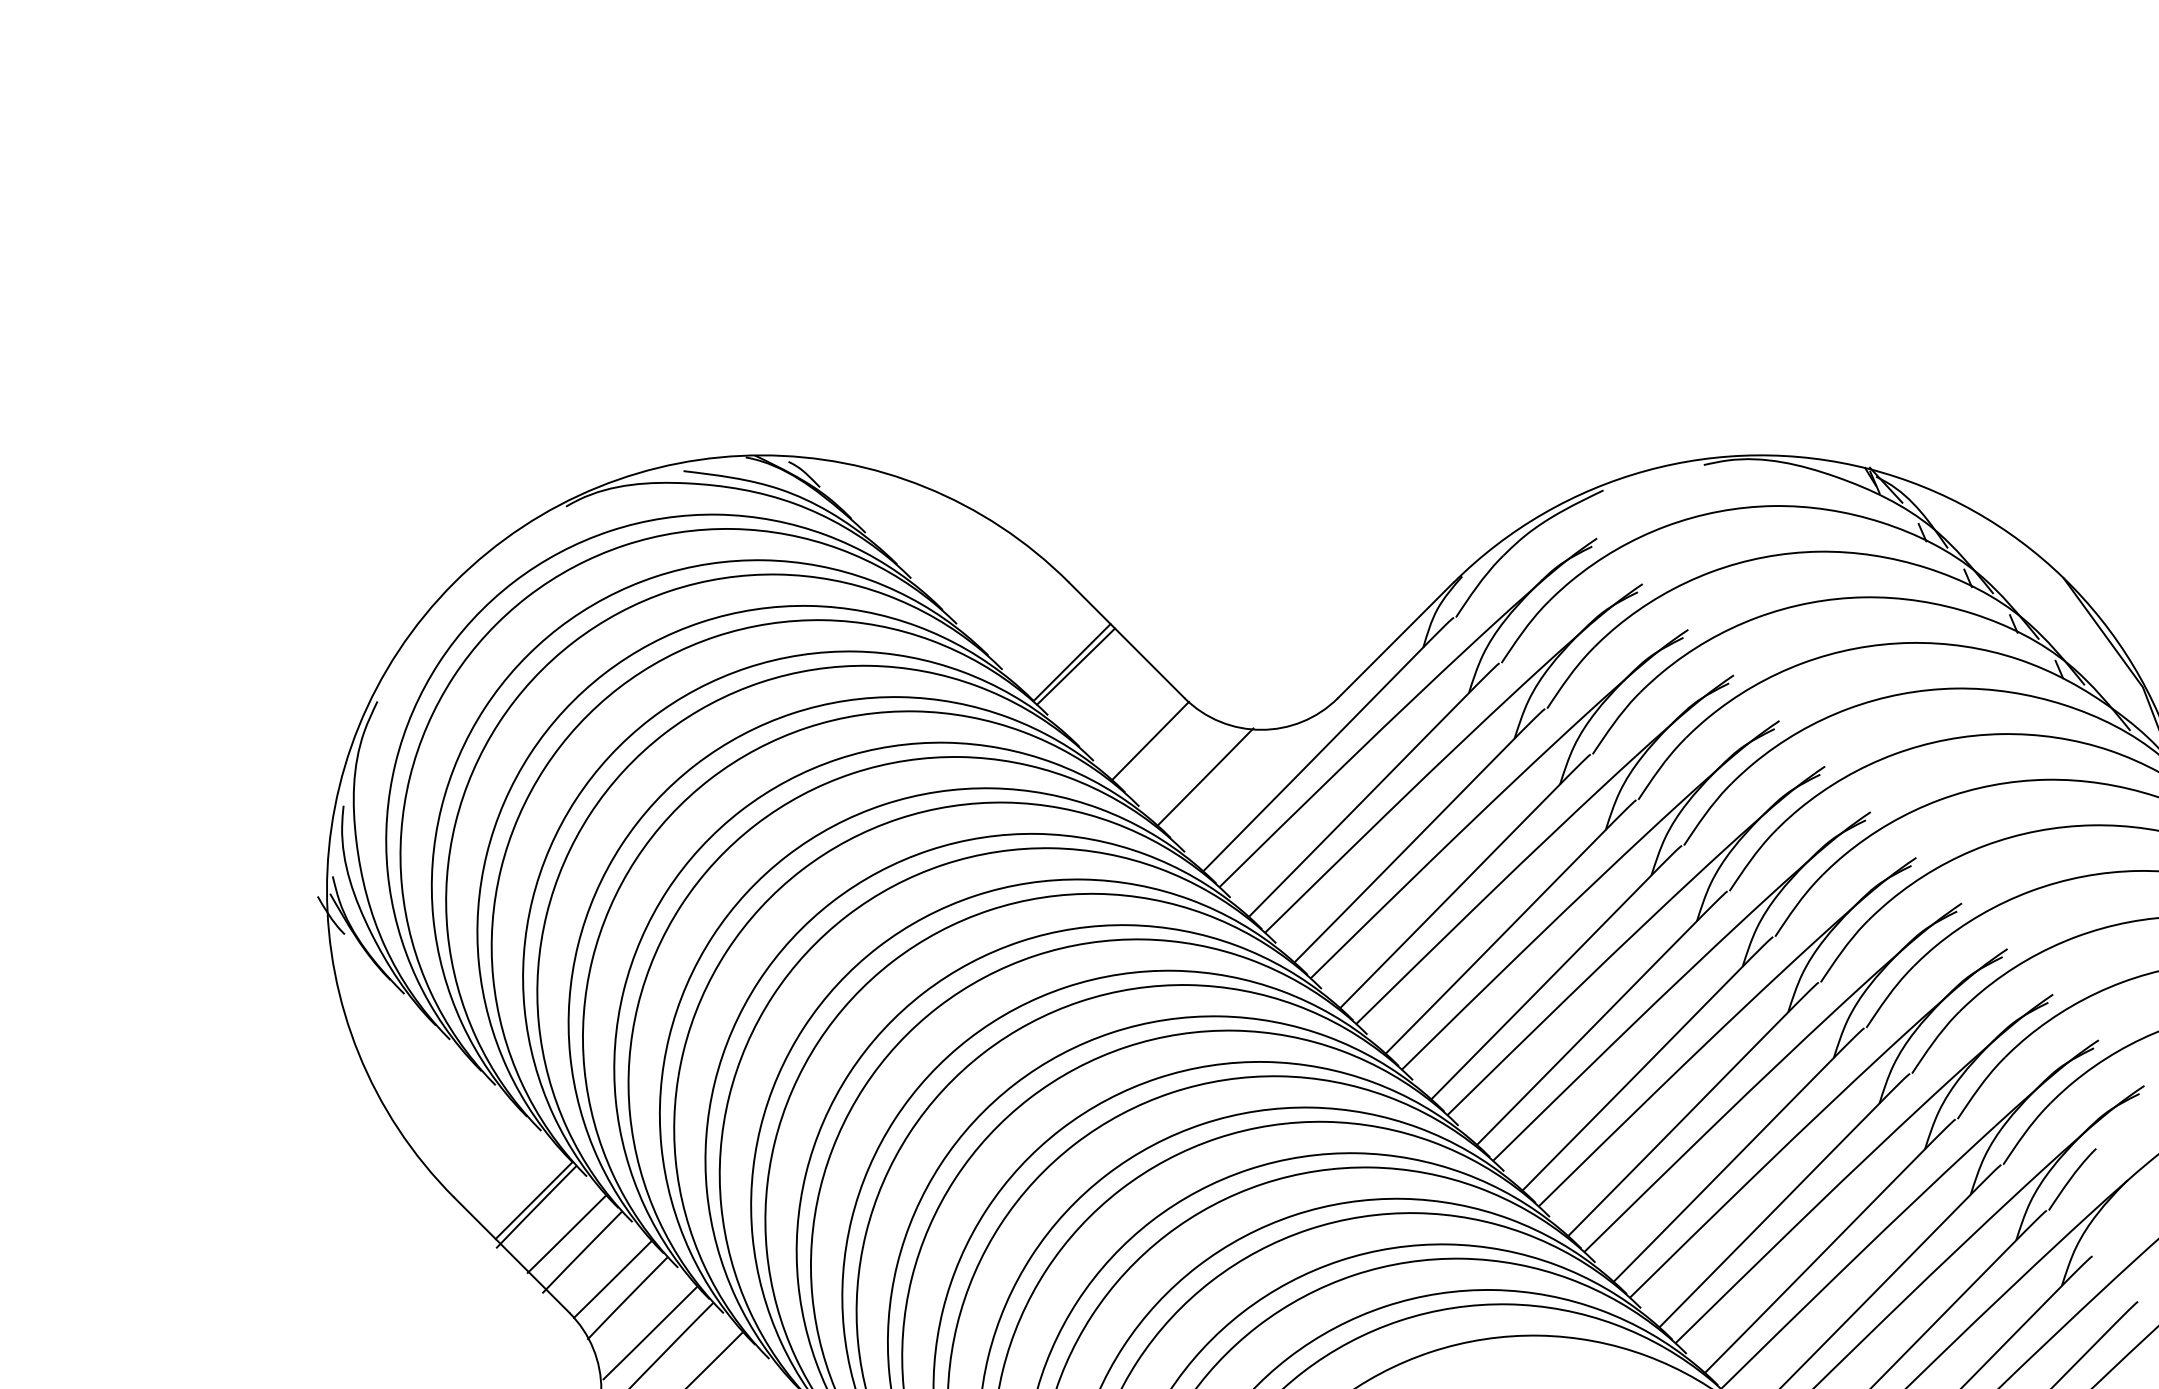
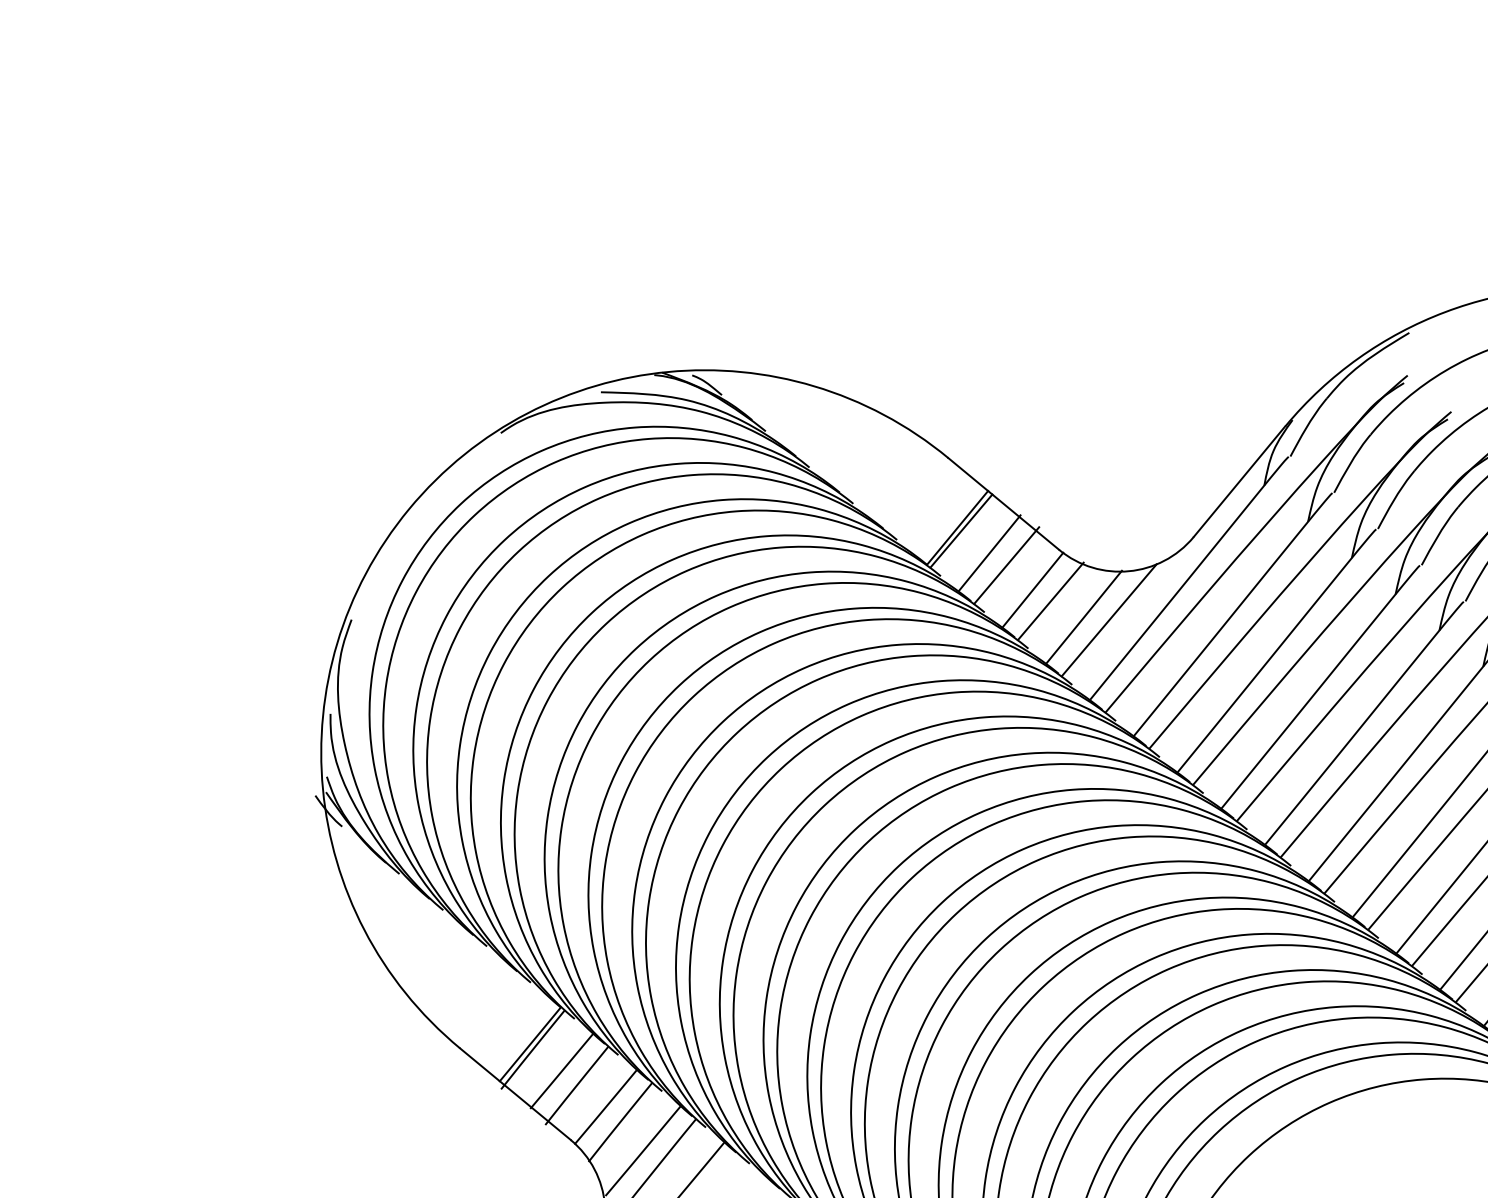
line: (1105, 694) -> (989, 553), added
line: (1123, 710) -> (1006, 565), added
line: (1169, 755) -> (1050, 601), added
line: (1233, 783) -> (1109, 620), added

